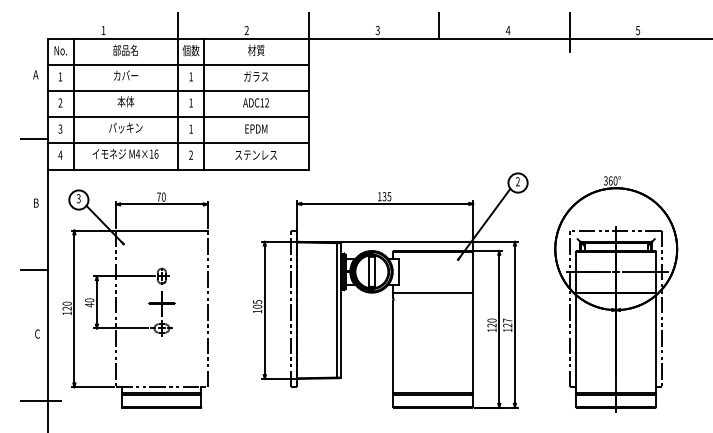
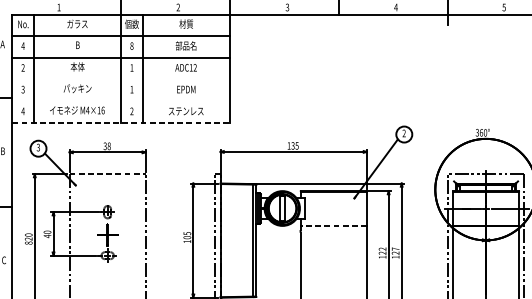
text: (125, 50) -> (77, 24), 部品名 -> ガラス
text: (126, 75) -> (78, 44), カバー -> B
text: (60, 76) -> (23, 45), 1 -> 4
text: (190, 76) -> (131, 45), 1 -> 8
text: (255, 76) -> (185, 45), ガラス -> 部品名
line: (177, 117) -> (120, 79), removed
line: (177, 143) -> (120, 101), removed
line: (178, 169) -> (121, 123), solid -> dashed
text: (161, 196) -> (107, 145), 70 -> 38
line: (161, 230) -> (107, 174), solid -> dashed
line: (433, 292) -> (333, 225), solid -> dashed
text: (66, 313) -> (28, 243), 120 -> 820
text: (491, 320) -> (382, 249), 120 -> 122

